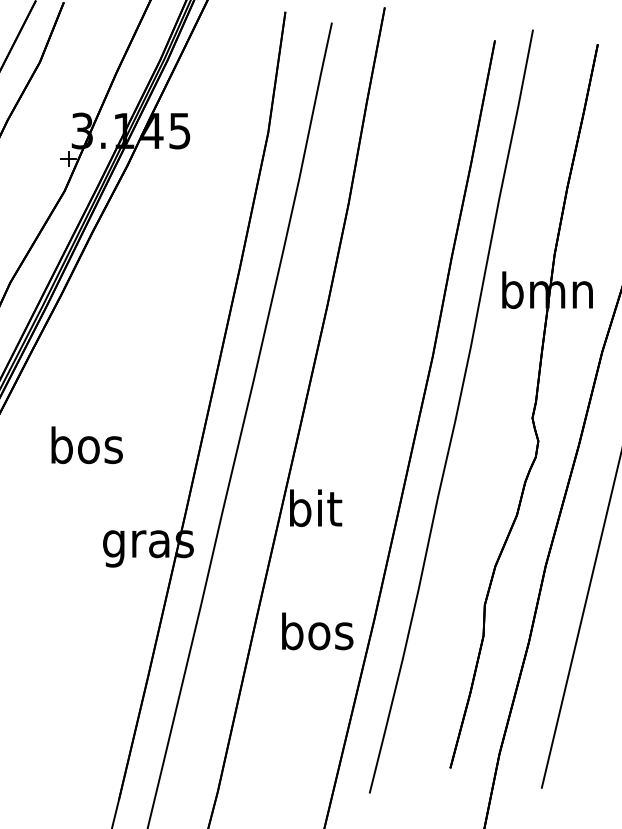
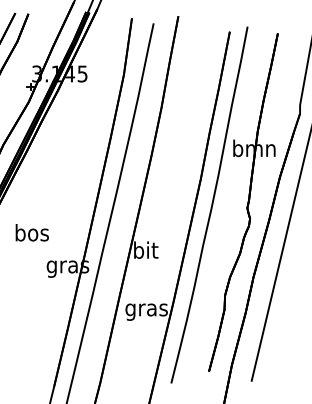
text: (85, 444) -> (31, 232), moved
text: (316, 635) -> (146, 309), bos -> gras

